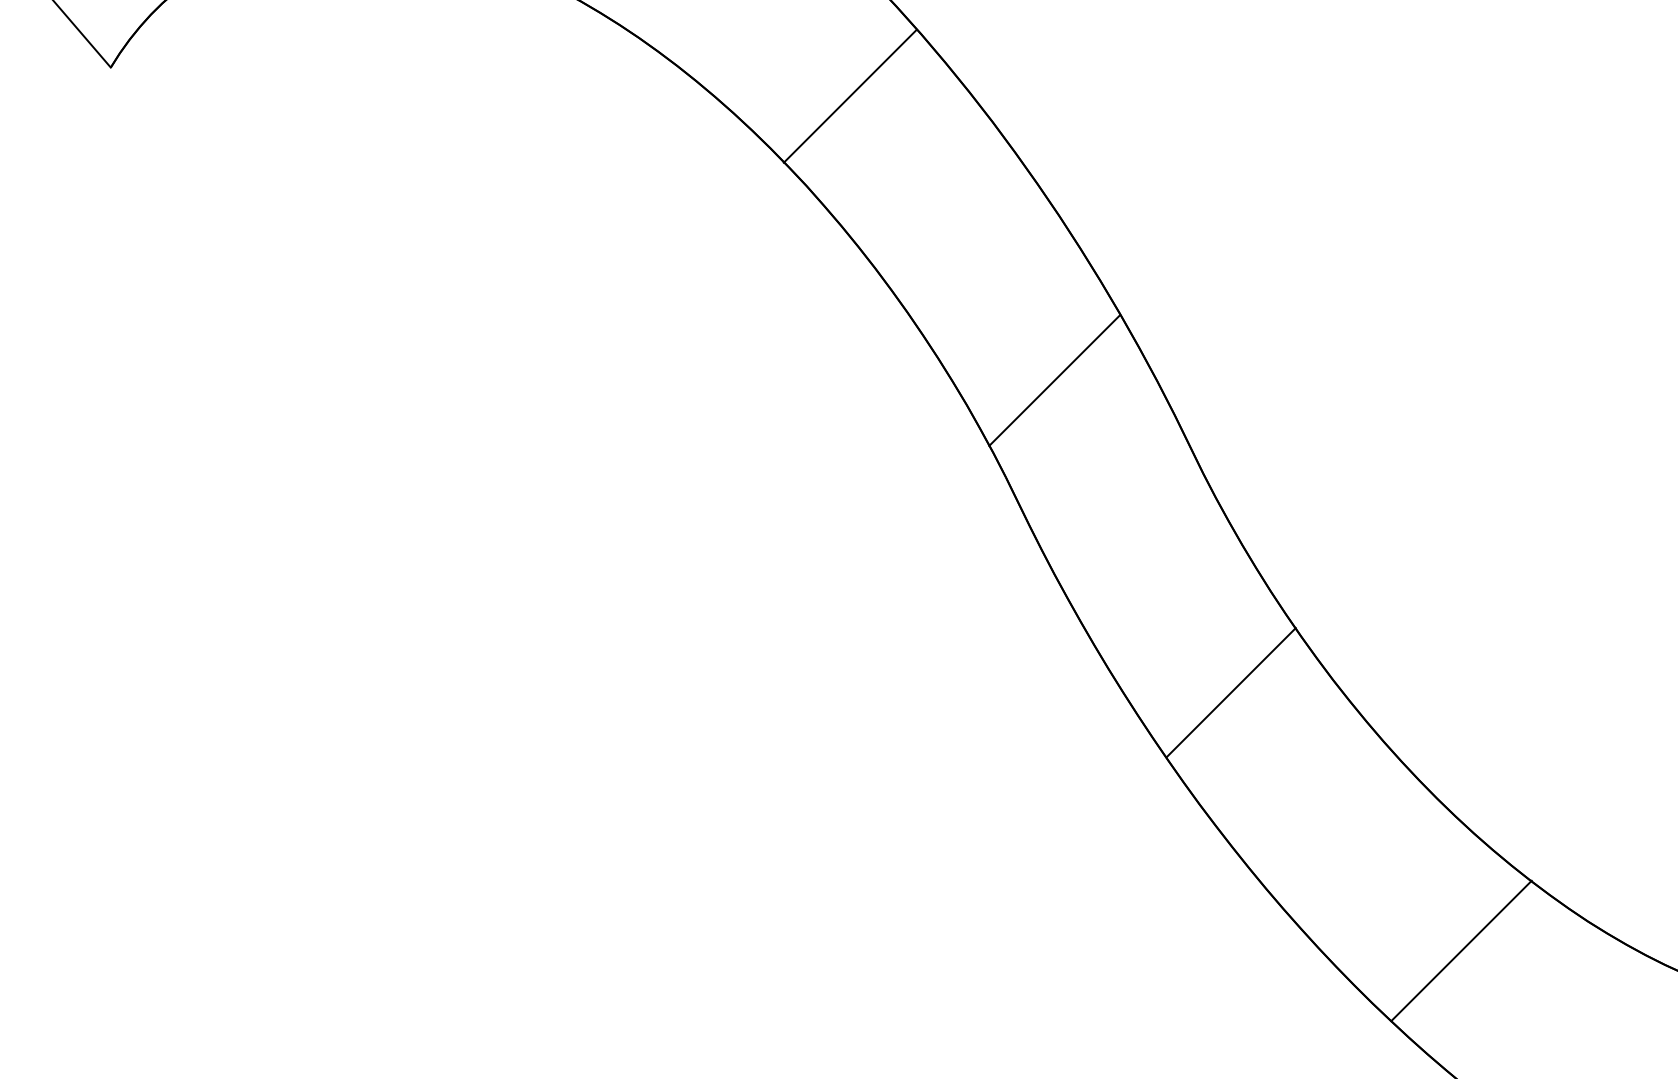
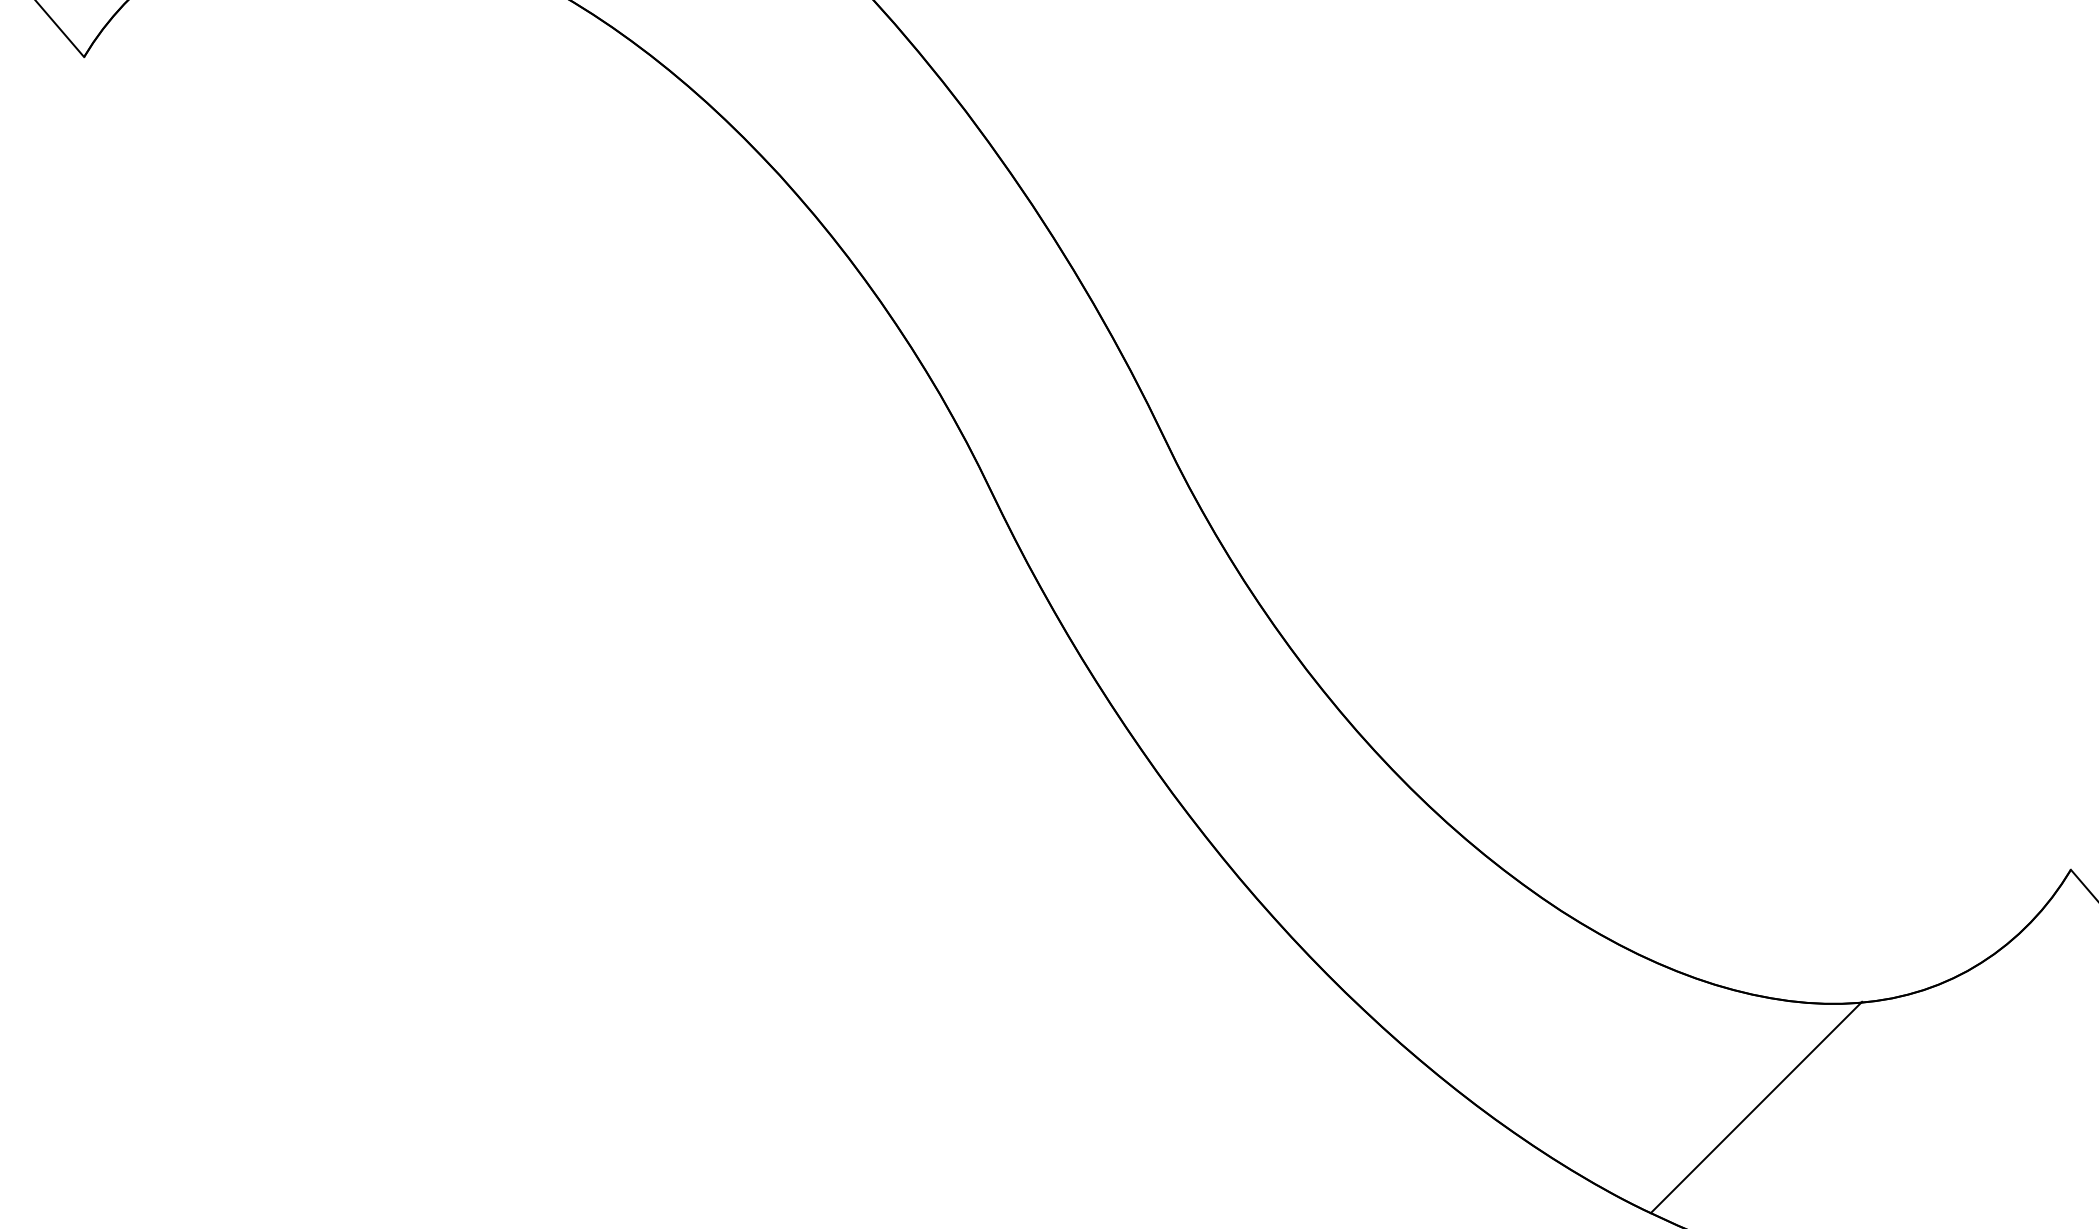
line: (850, 96) -> (823, 85), removed
line: (1054, 380) -> (1027, 369), removed
line: (1231, 692) -> (1204, 681), removed
line: (1461, 951) -> (1434, 940), removed

